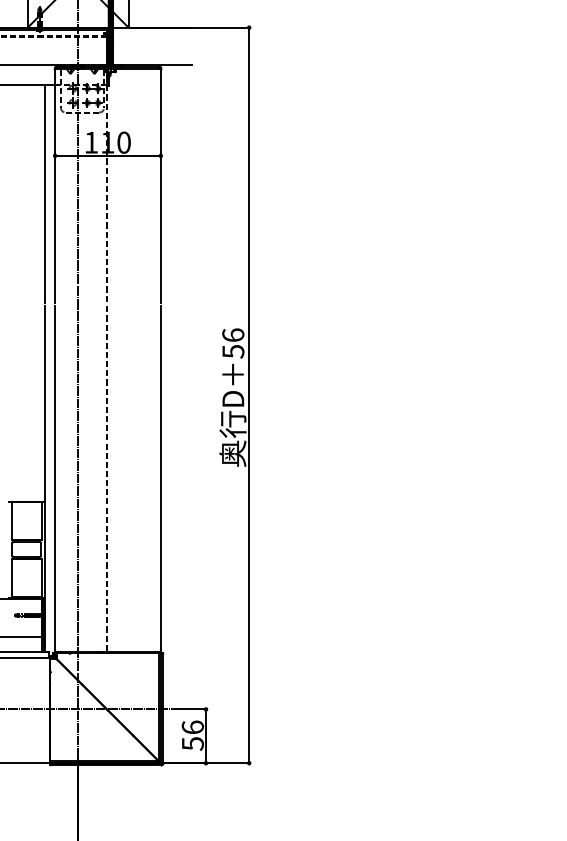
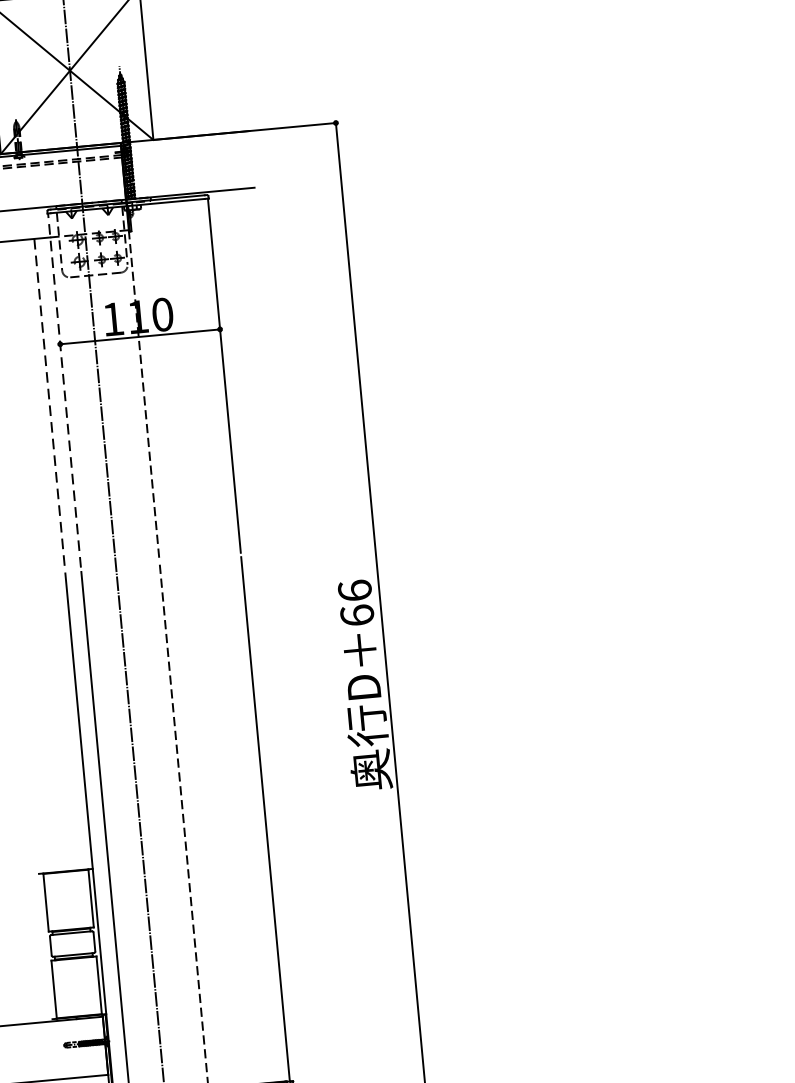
line: (55, 185) -> (64, 389), solid -> dashed
line: (44, 194) -> (49, 404), solid -> dashed
text: (233, 351) -> (357, 615), 56 -> 66

